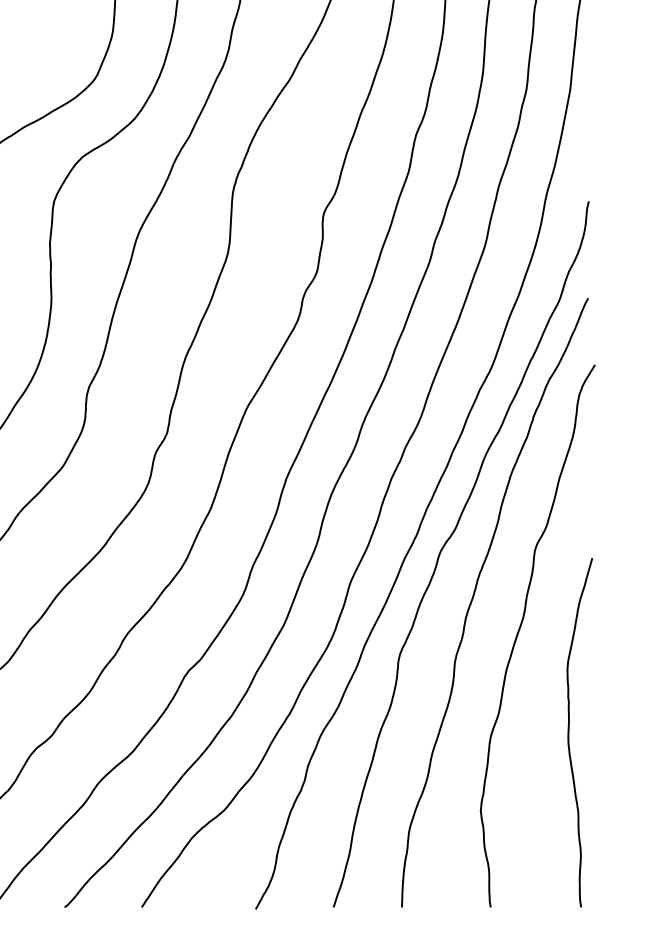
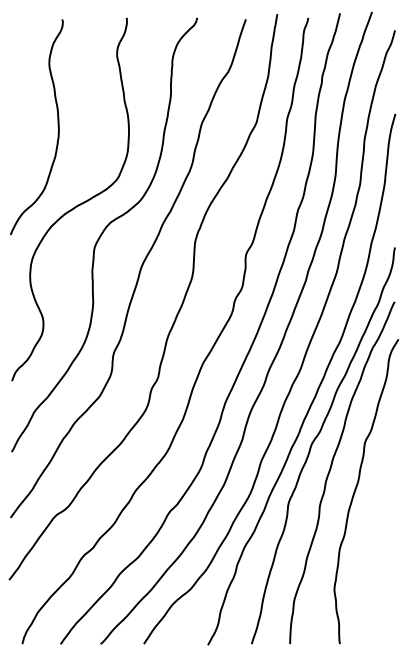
curve: (569, 731) -> (384, 545), removed

